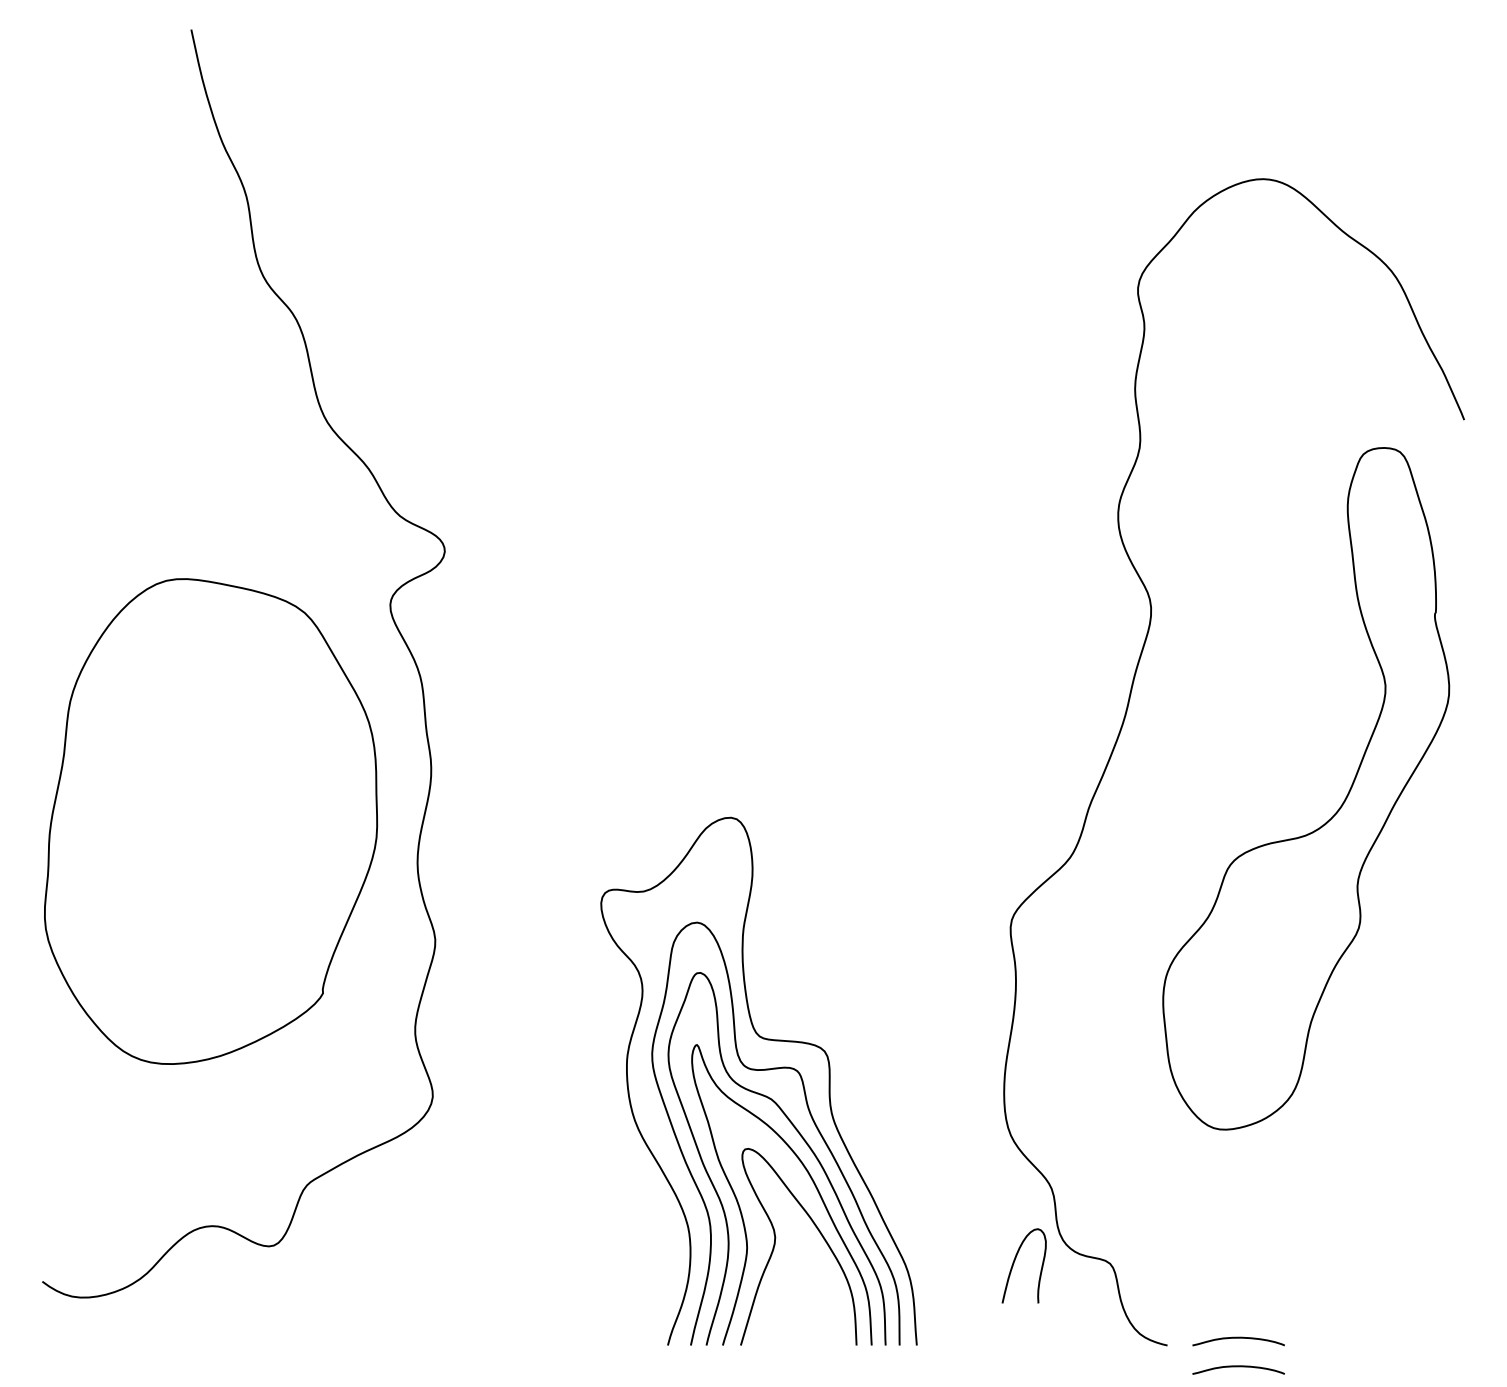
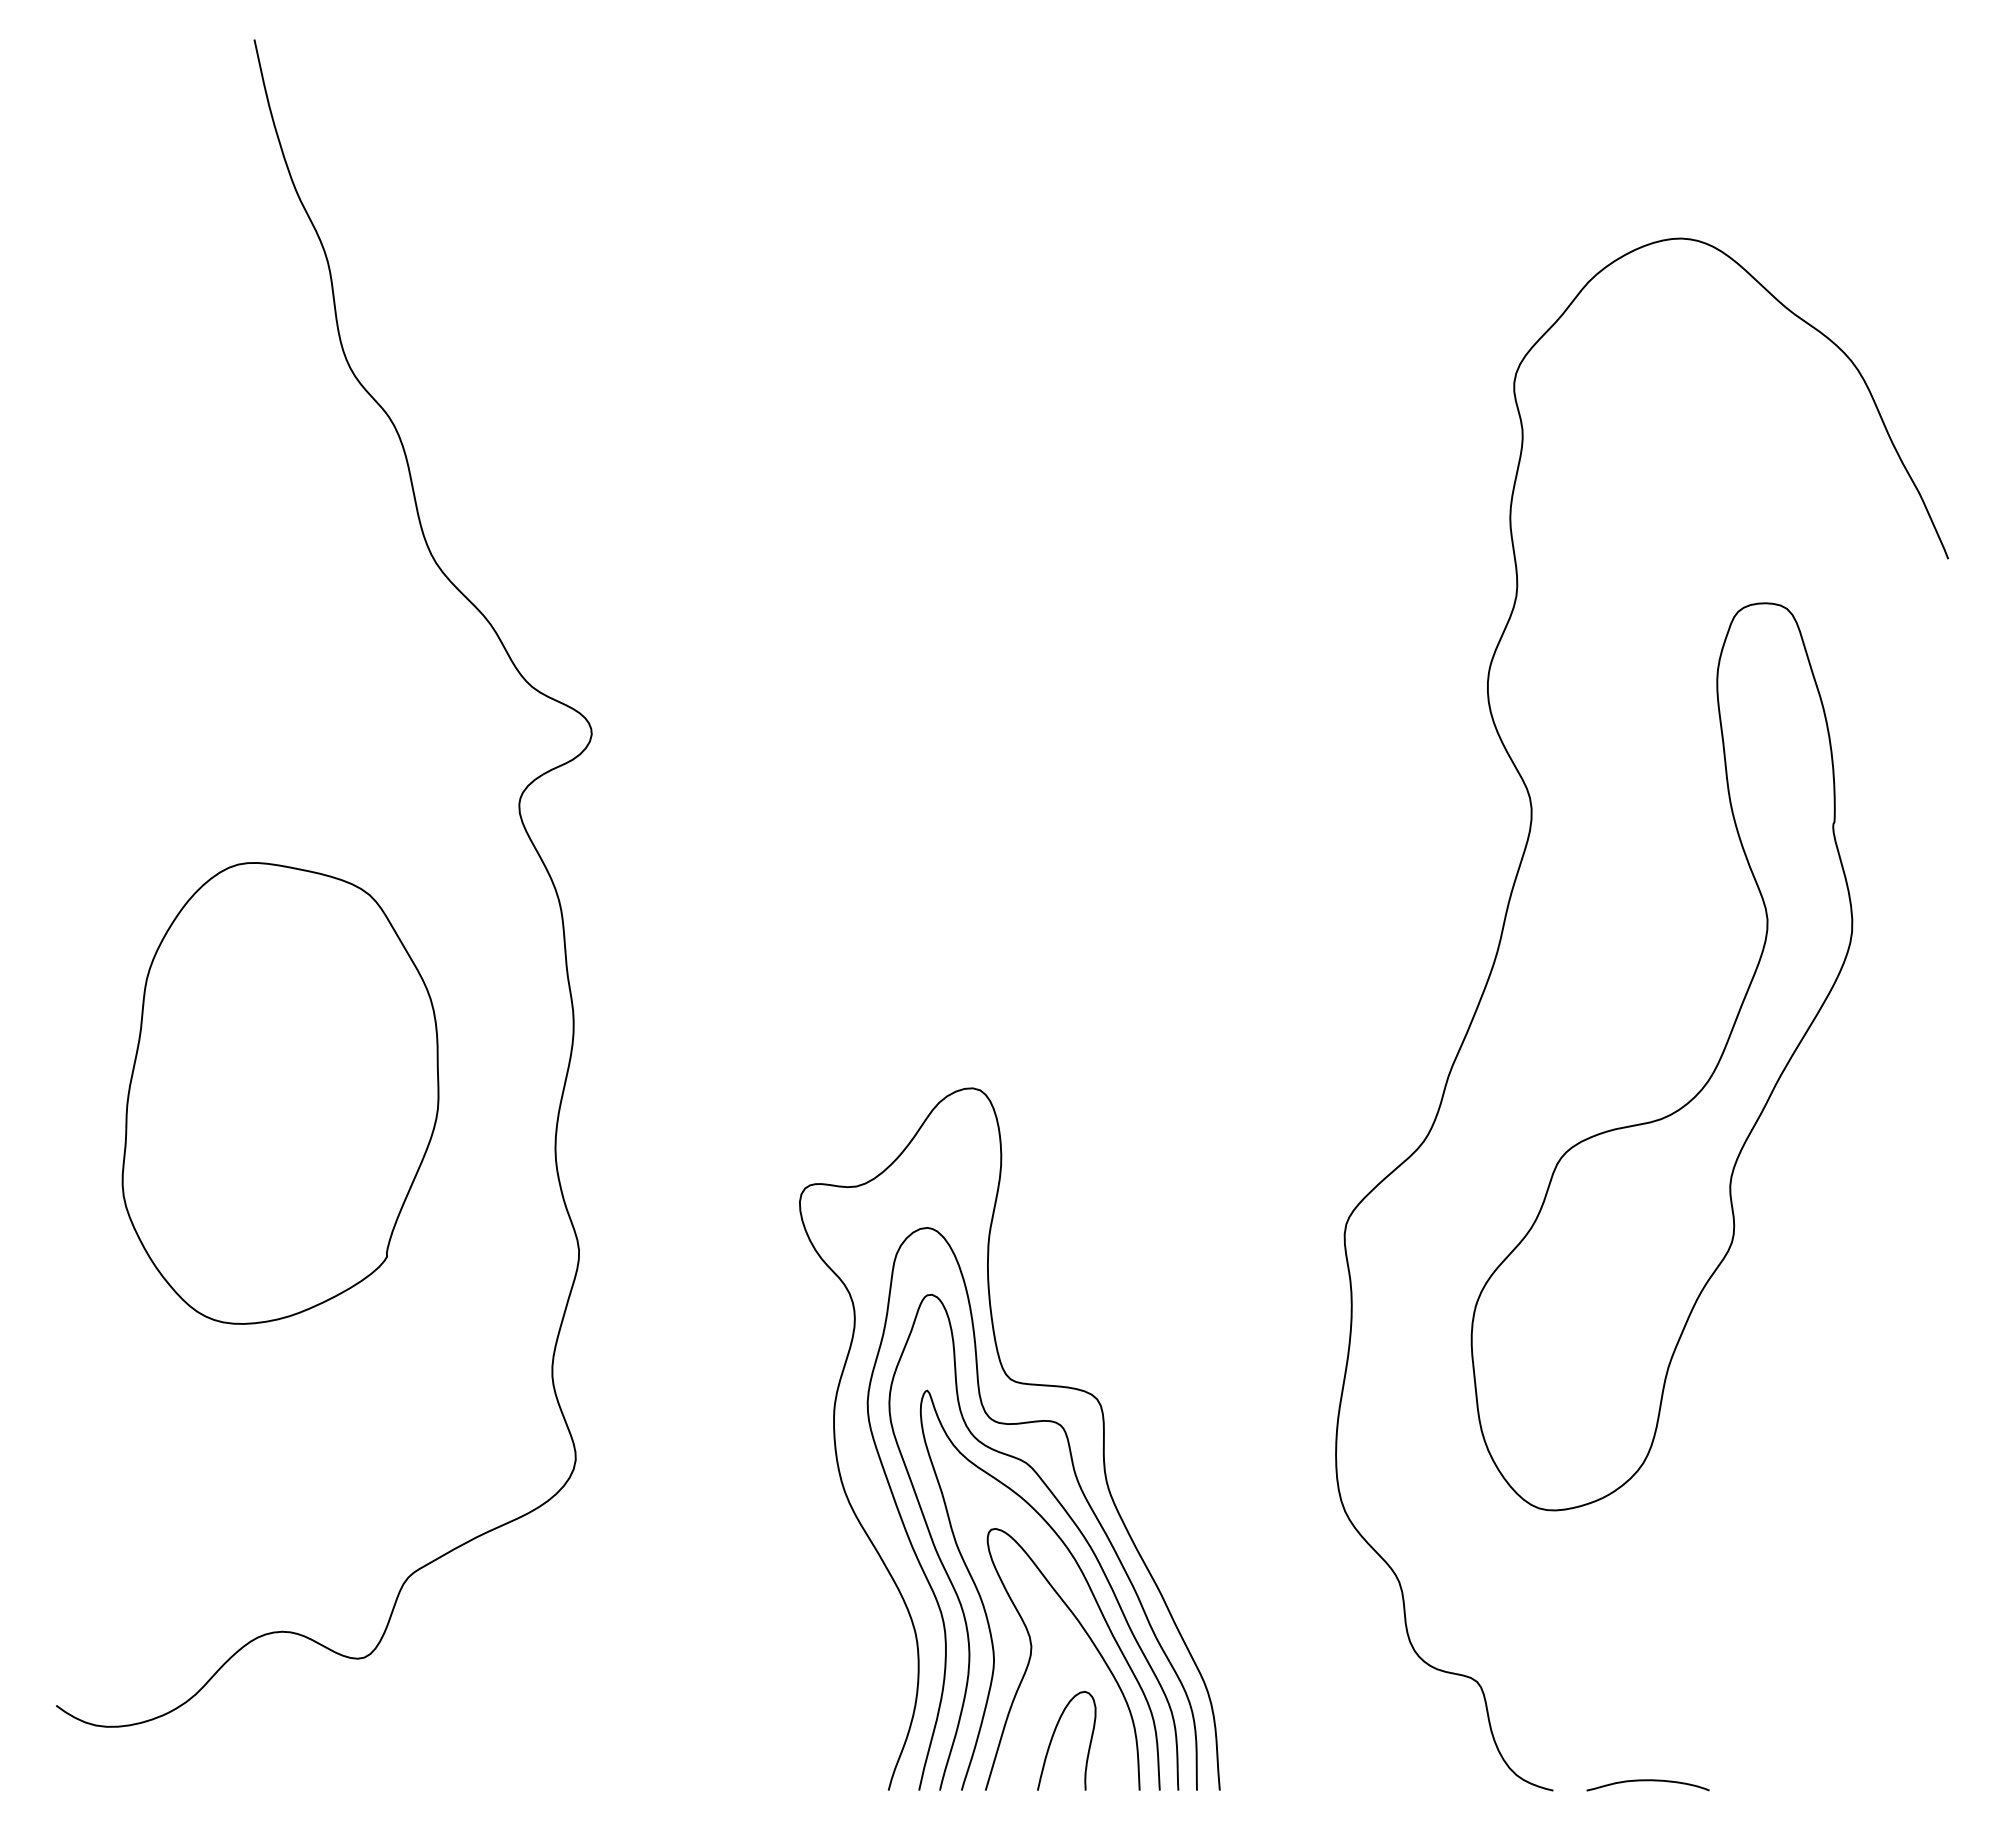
part: (1332, 815) -> (1697, 1092), moved
part: (210, 821) -> (280, 1093), size x0.71
curve: (1014, 1263) -> (1053, 1737), moved
curve: (1238, 1367) -> (1647, 1819), removed

